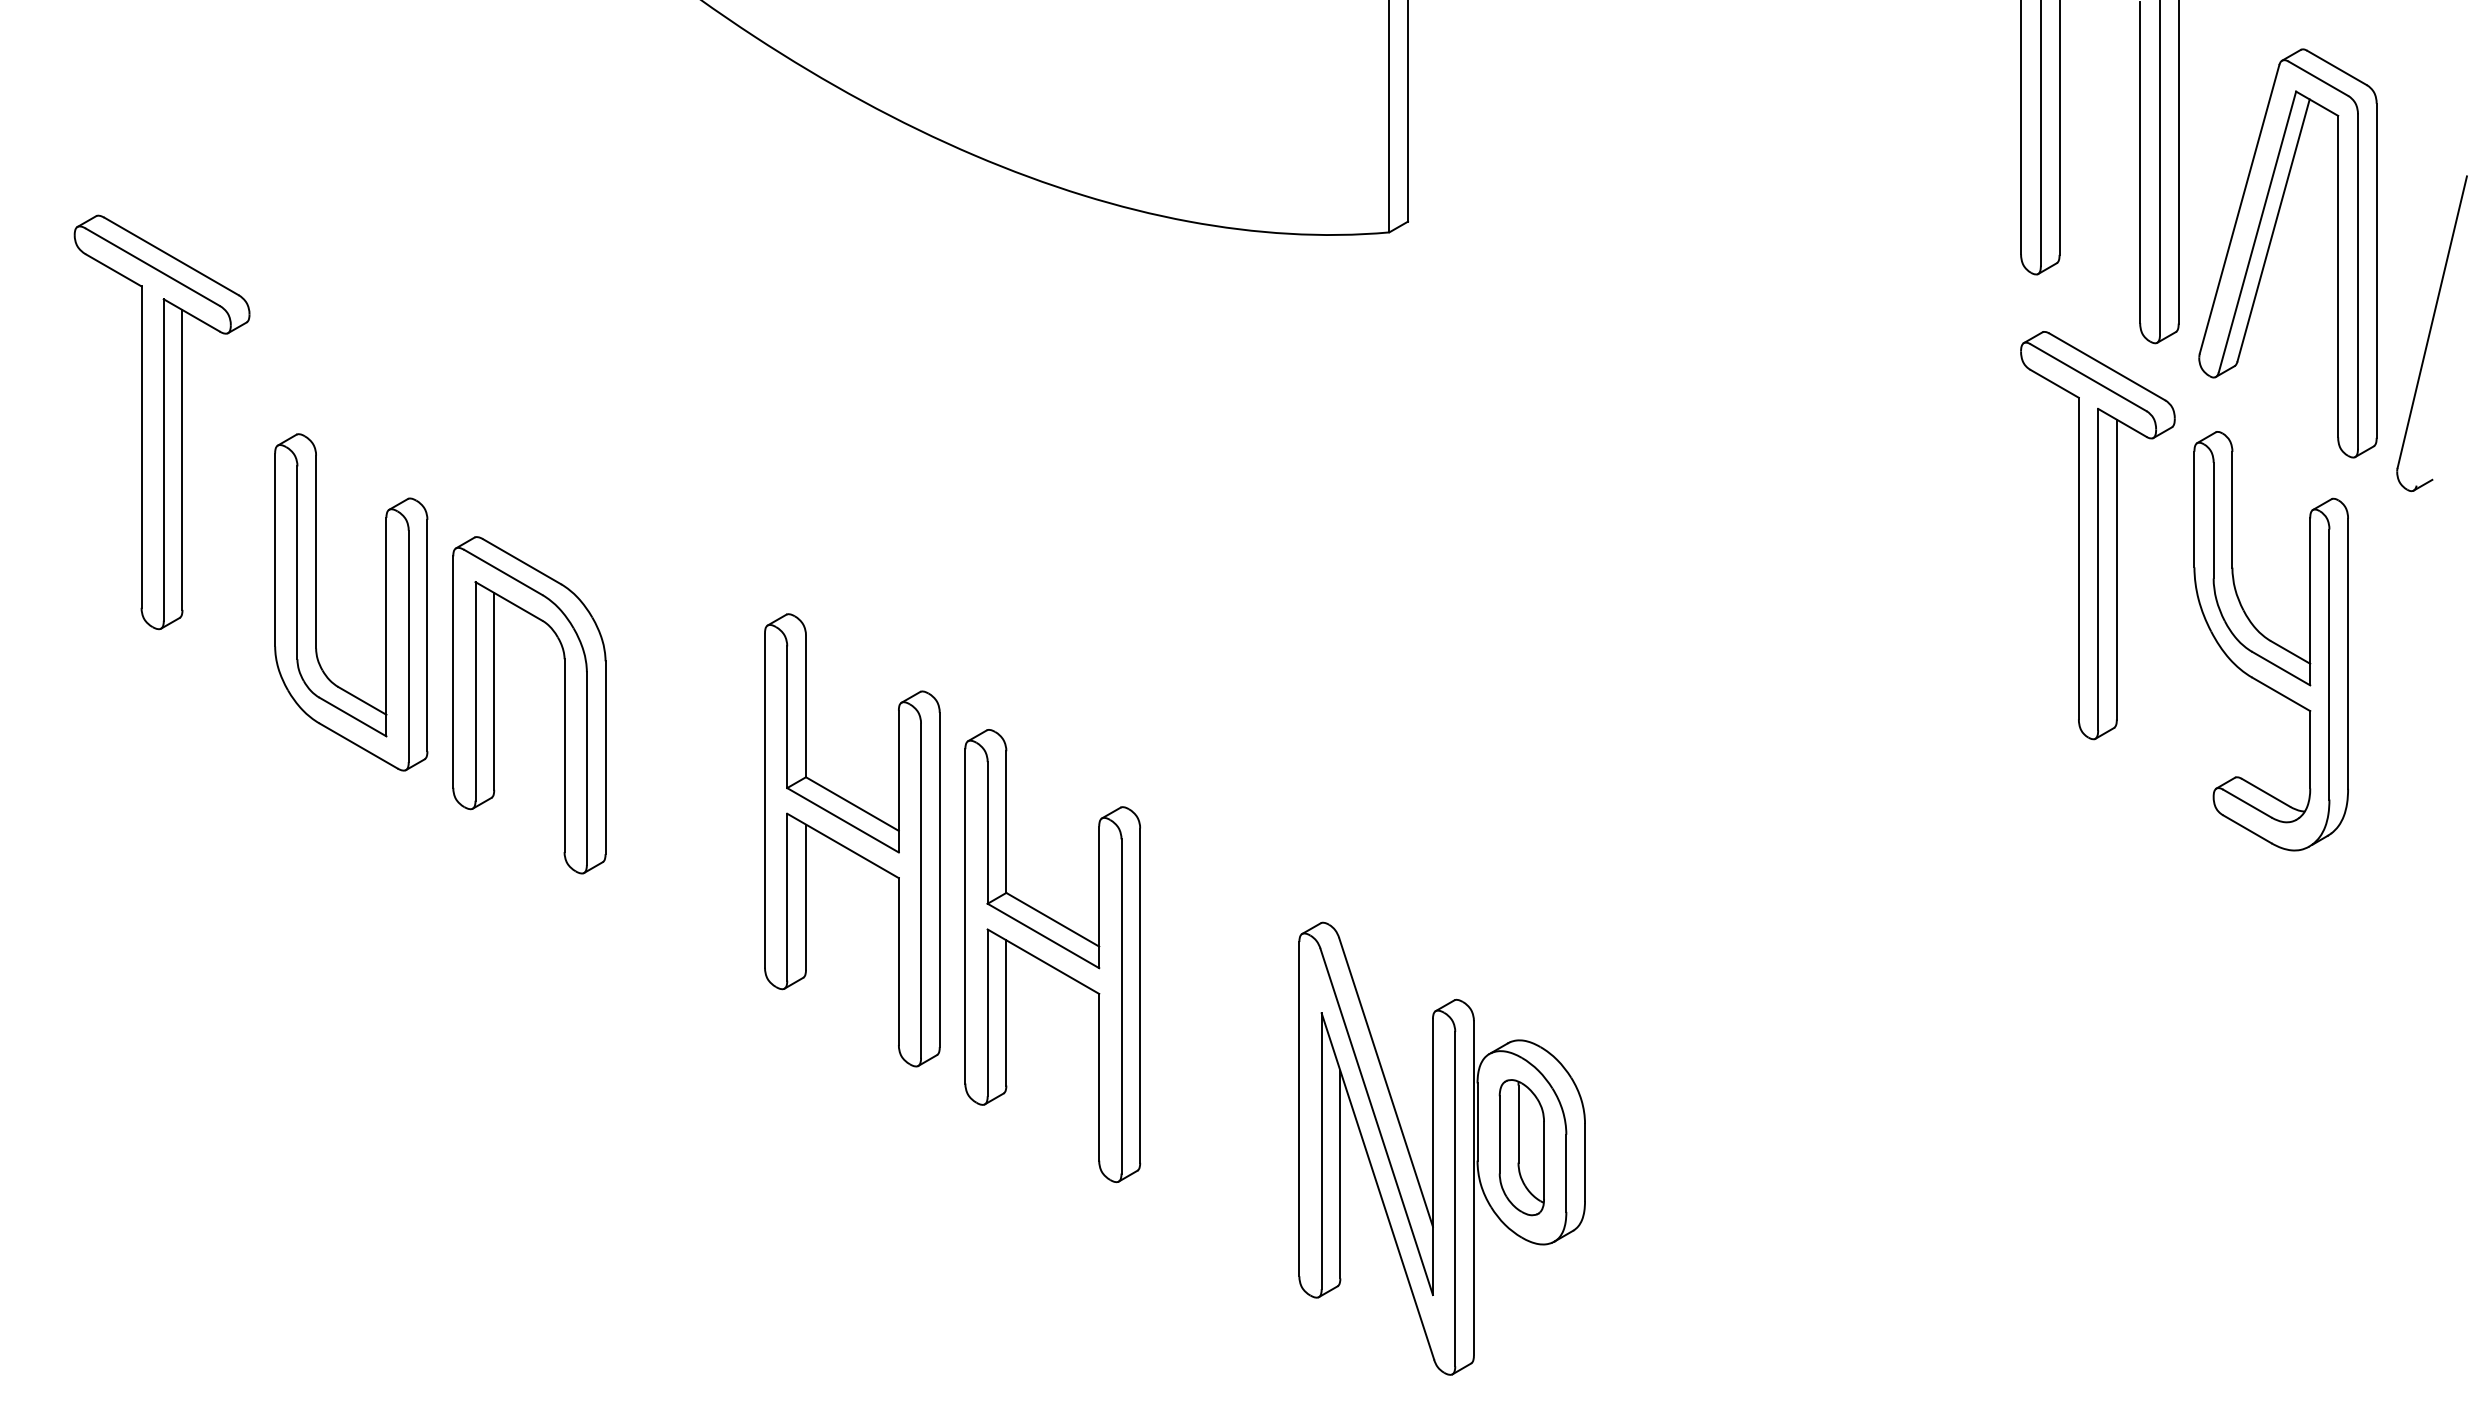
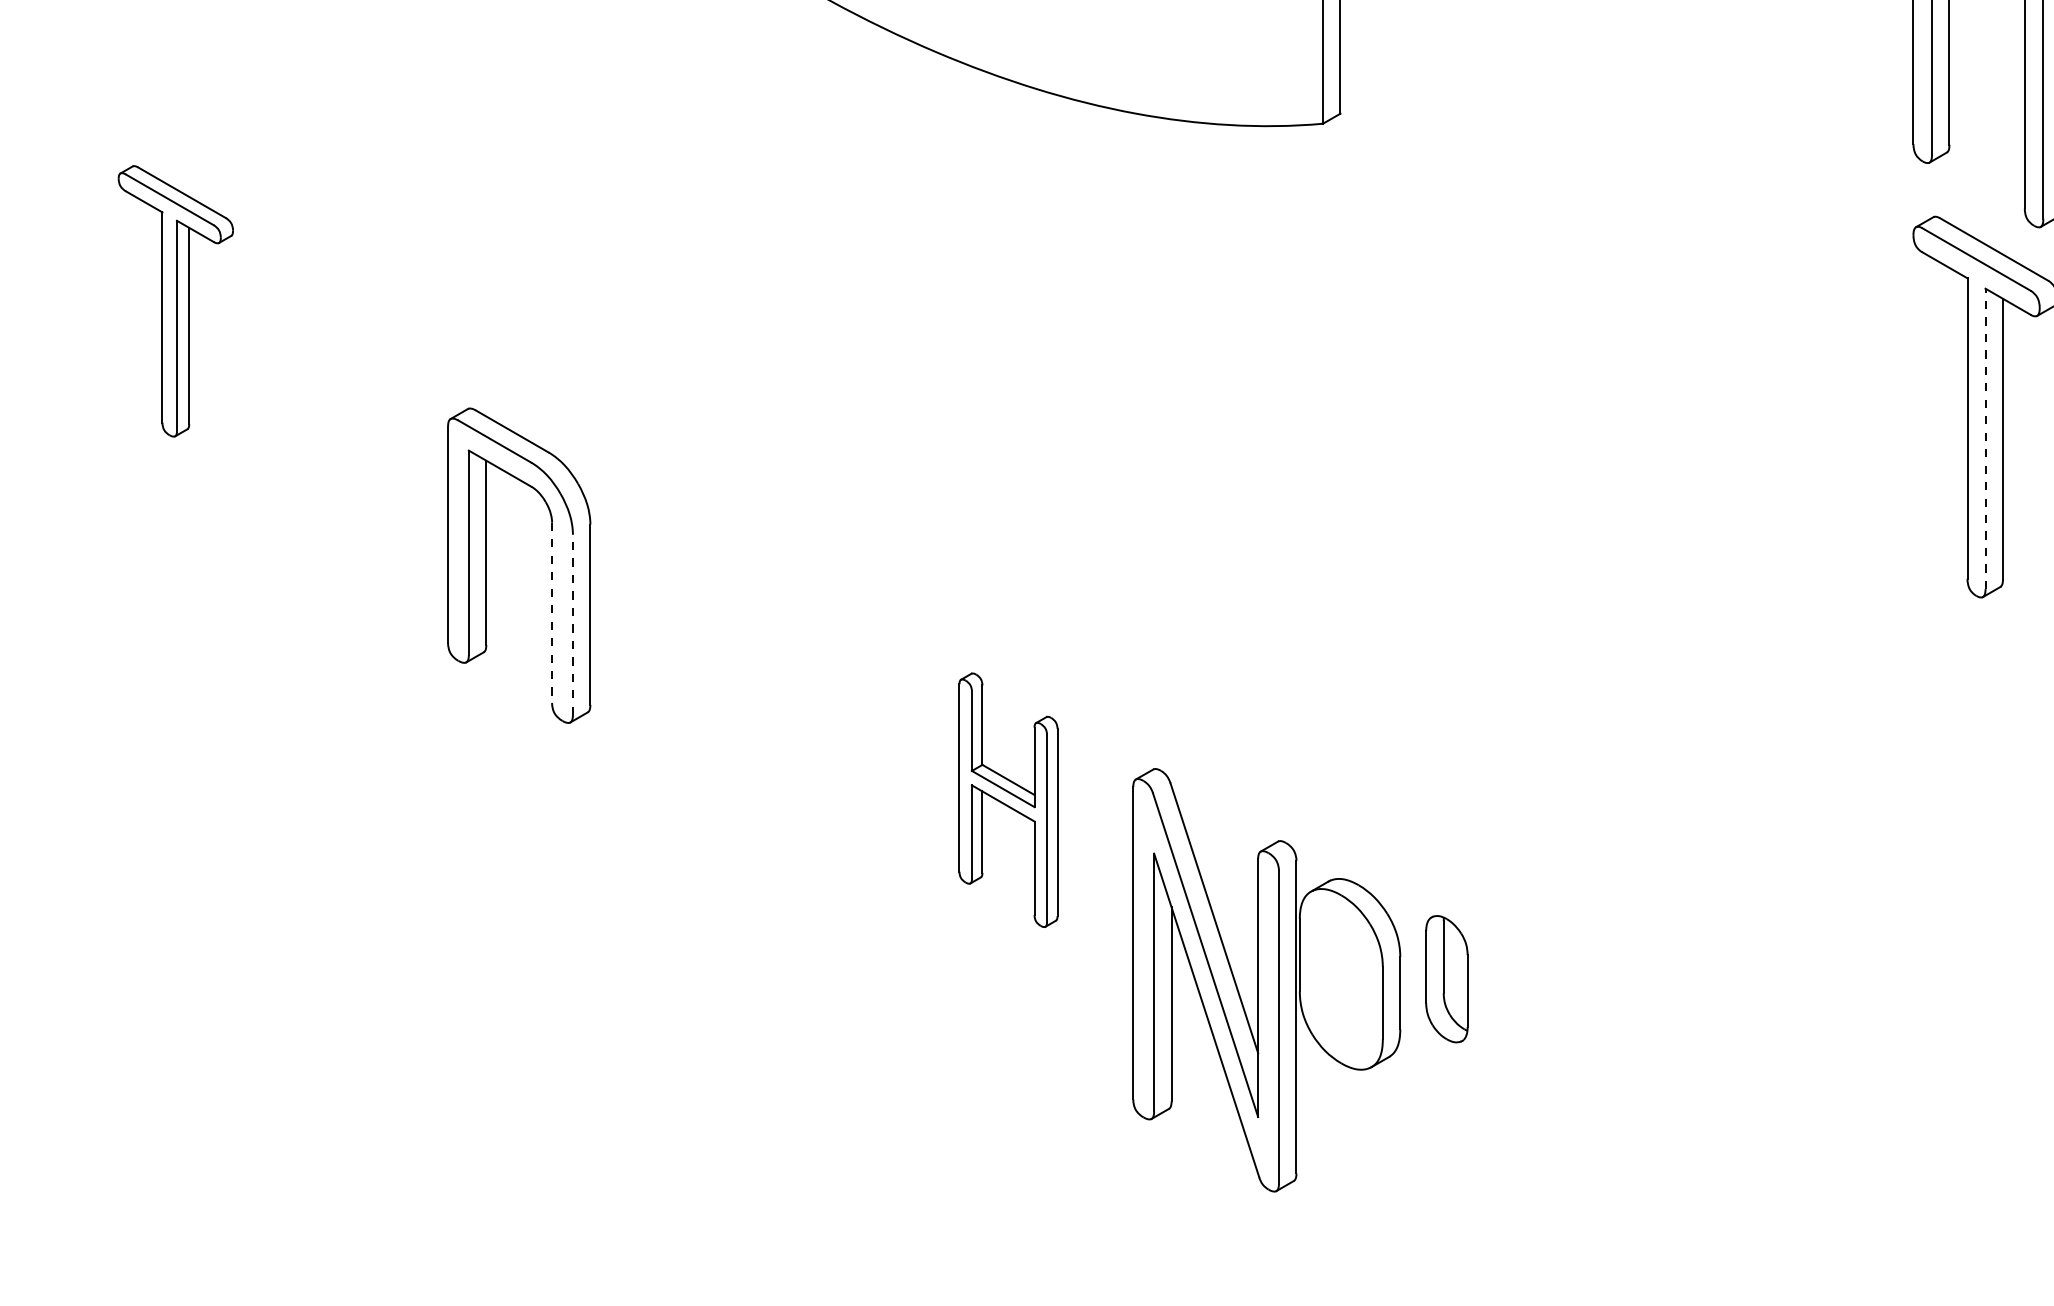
part: (161, 422) -> (175, 301), size x0.7
line: (2098, 569) -> (1985, 438), solid -> dashed
part: (385, 602) -> (384, 469), removed
line: (564, 756) -> (552, 613), solid -> dashed
line: (586, 768) -> (572, 624), solid -> dashed
part: (852, 840) -> (821, 692), removed
part: (1052, 956) -> (1008, 800), size x0.6
part: (1441, 1148) -> (1266, 980), moved

